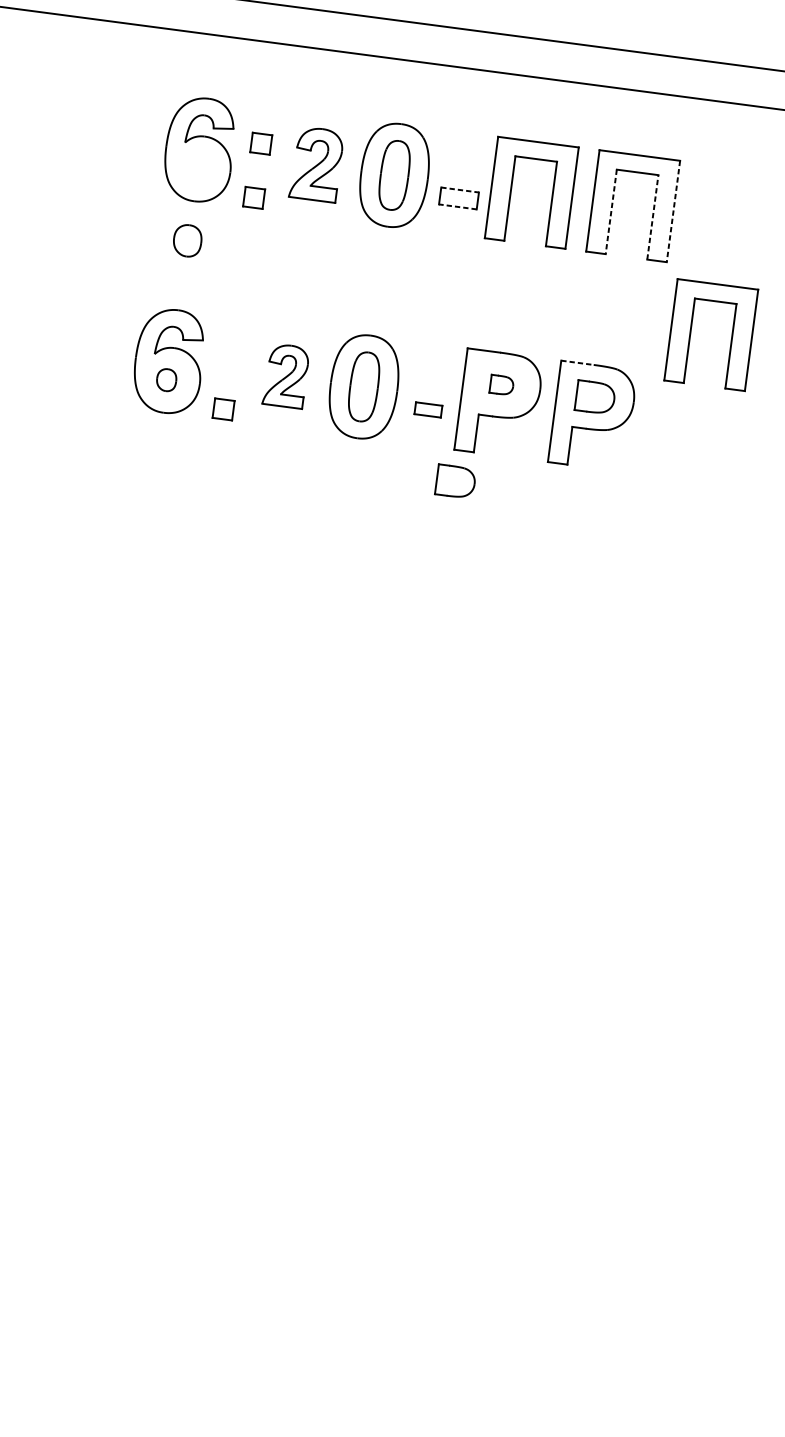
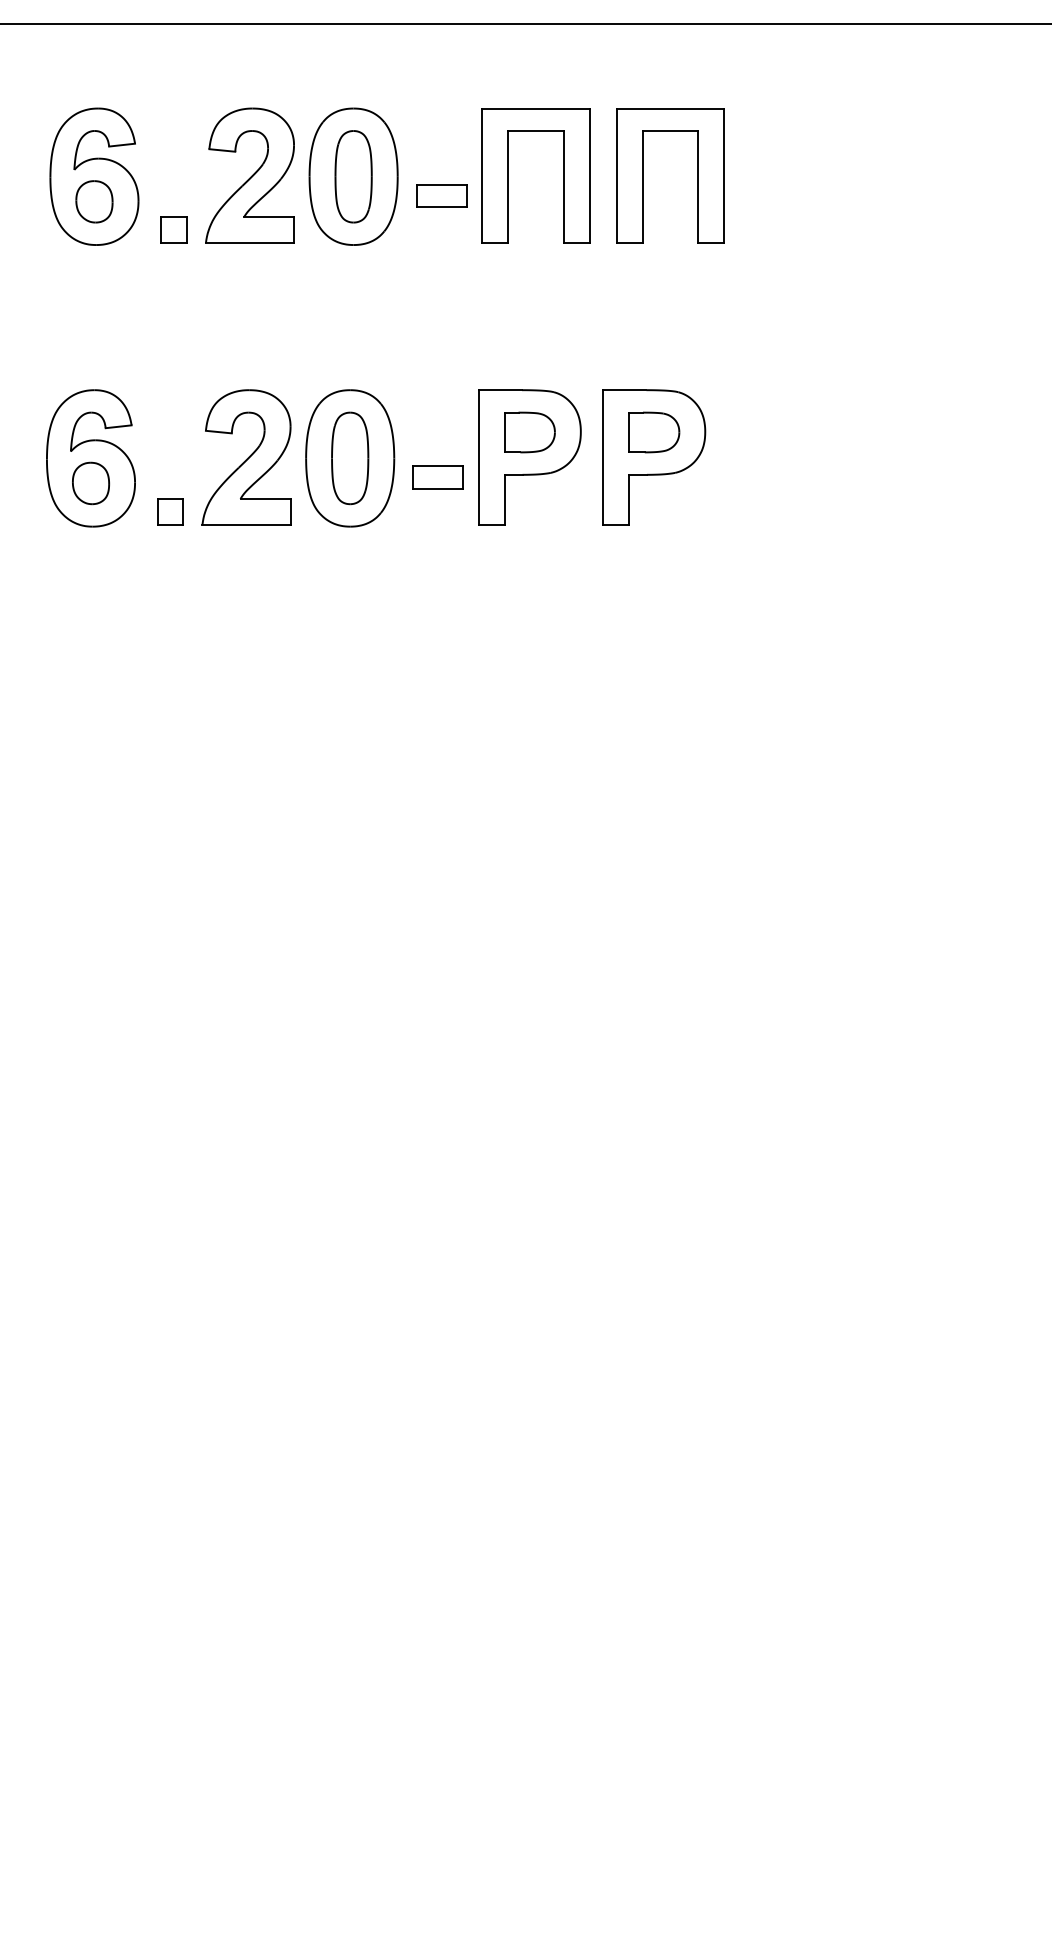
part: (261, 143) -> (173, 157), removed
part: (316, 164) -> (249, 175), size x1.43
line: (460, 190) -> (442, 184), dashed -> solid
line: (457, 207) -> (441, 207), dashed -> solid
line: (673, 211) -> (724, 176), dashed -> solid
line: (611, 212) -> (643, 187), dashed -> solid
line: (653, 216) -> (698, 186), dashed -> solid
part: (187, 240) -> (94, 201), moved
part: (690, 332) -> (767, 330), removed
line: (577, 363) -> (624, 390), dashed -> solid
part: (286, 375) -> (246, 457), size x1.67
part: (166, 380) -> (90, 483), size x1.43
part: (501, 385) -> (529, 432), size x1.67
part: (427, 409) -> (437, 477), size x1.43
part: (455, 481) -> (486, 566), removed

